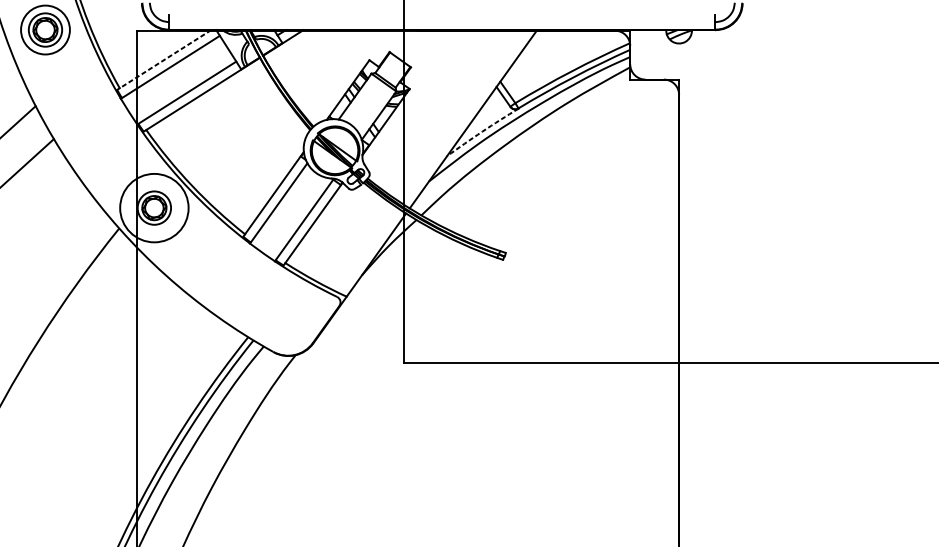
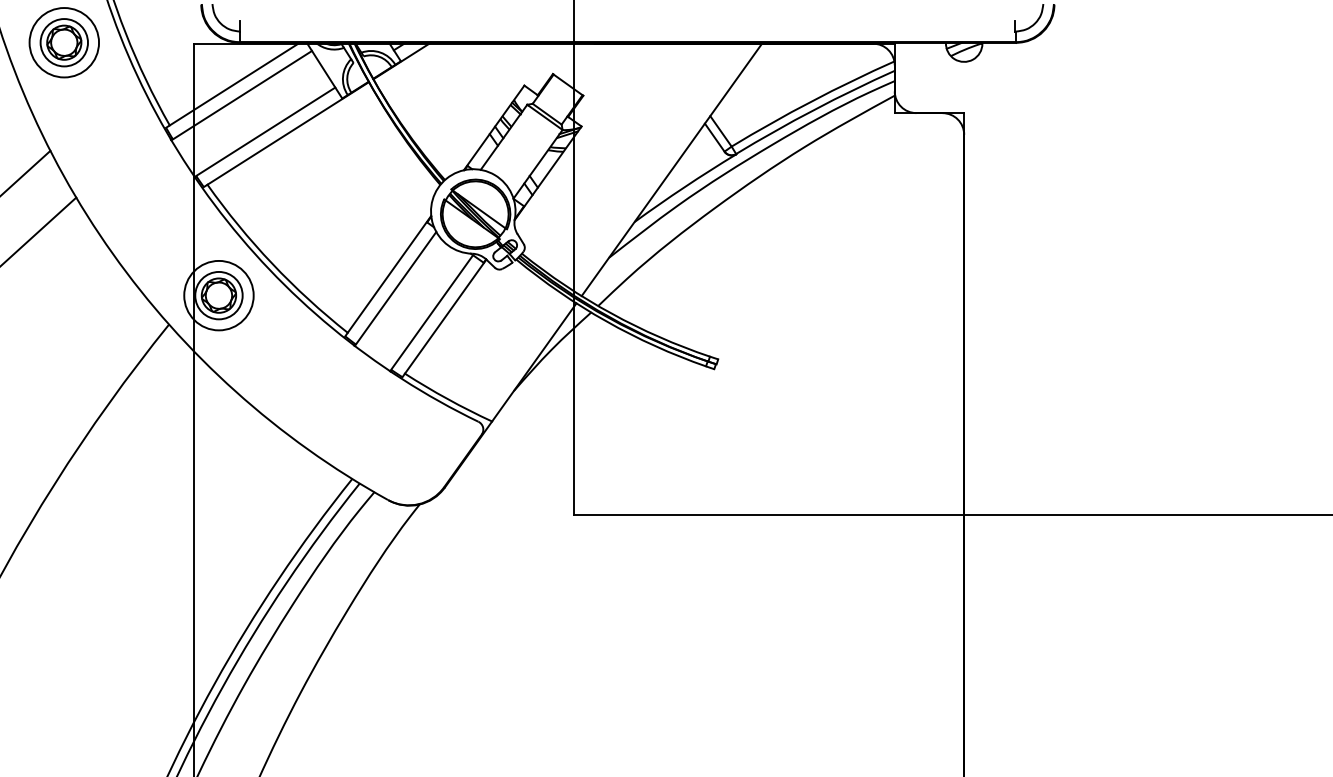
line: (165, 59) -> (234, 84), dashed -> solid
arc: (482, 131) -> (684, 187), dashed -> solid
circle: (154, 208) -> (218, 295), size x0.71

